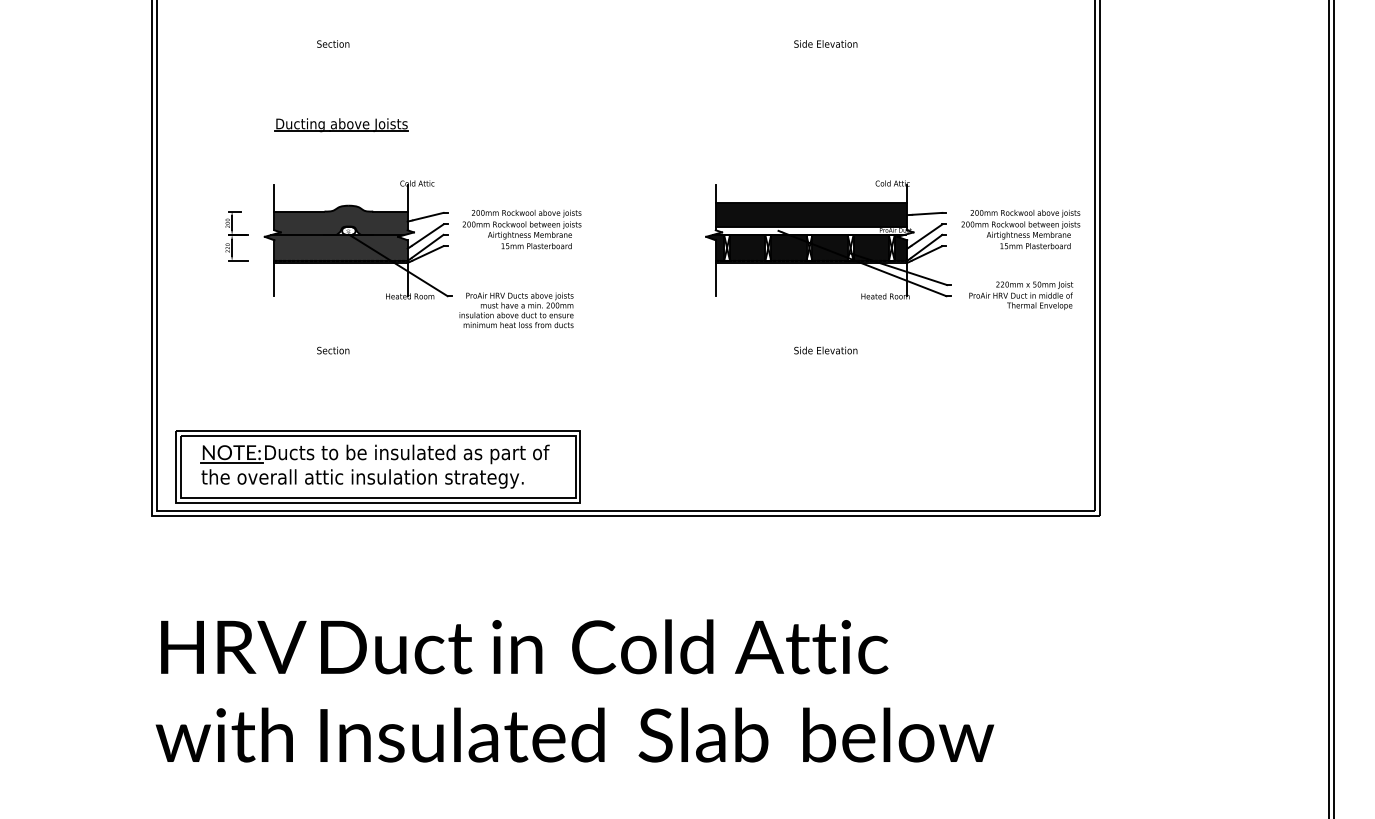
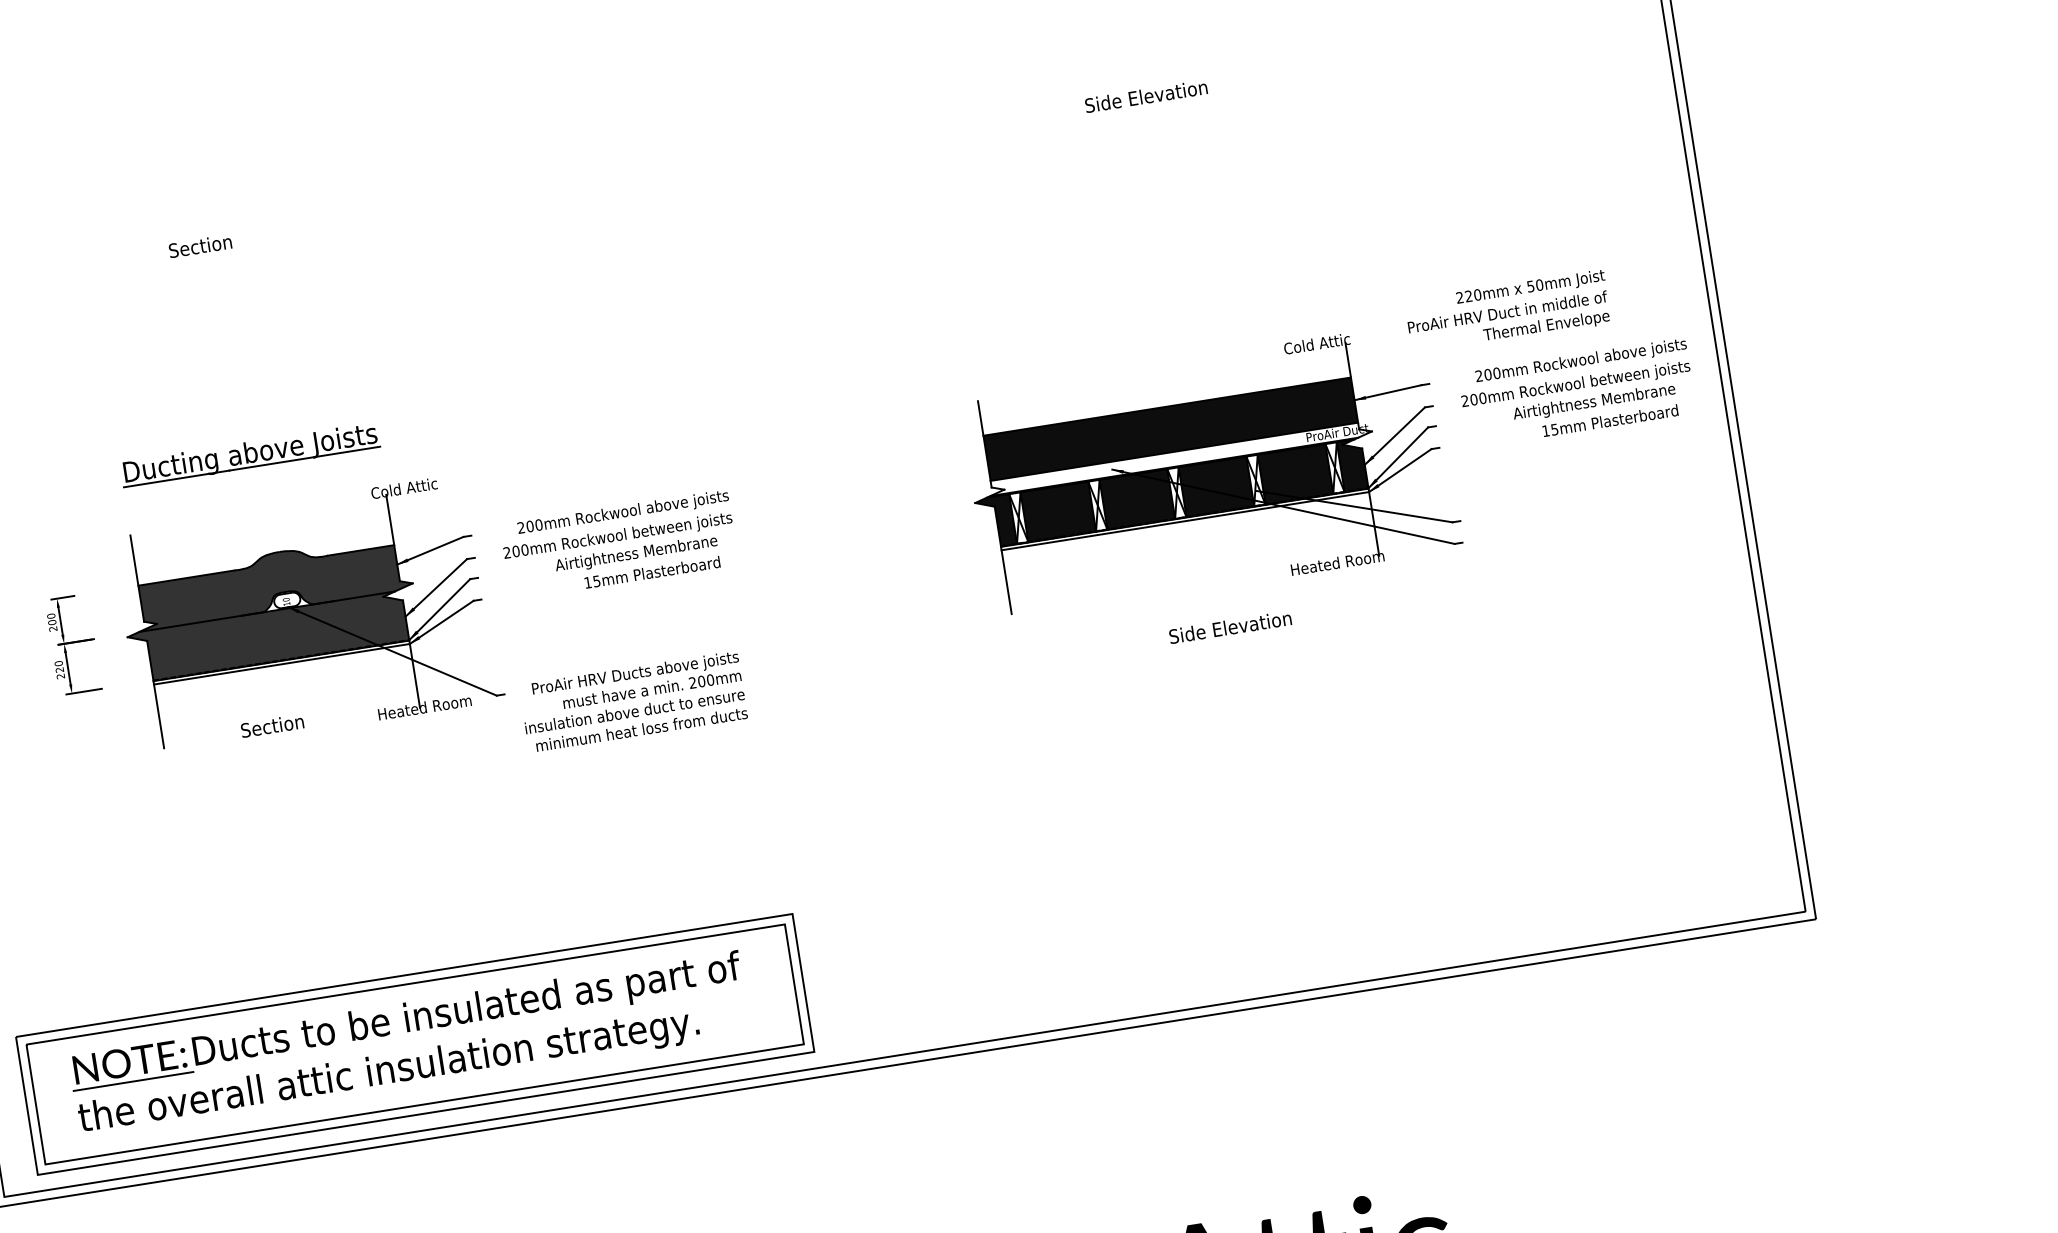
part: (341, 125) -> (249, 455), moved
text: (1021, 295) -> (1508, 311), moved
text: (333, 350) -> (272, 725), moved
text: (825, 350) -> (1229, 627), moved

